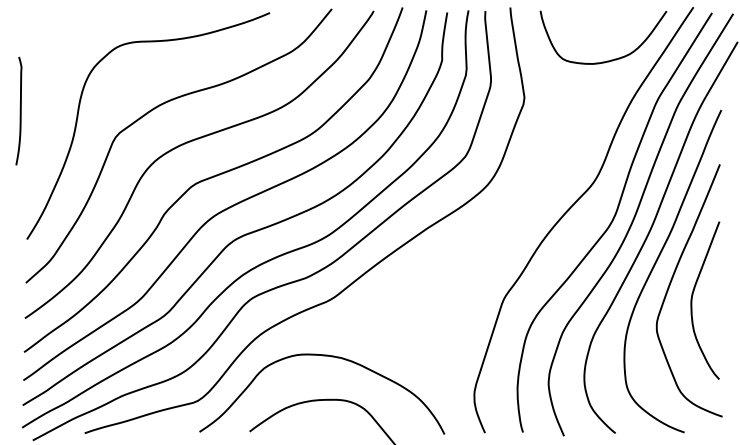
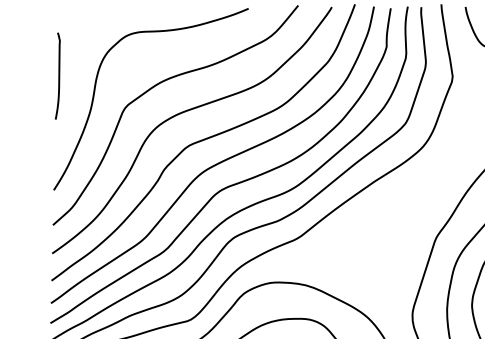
curve: (19, 110) -> (58, 75), moved

